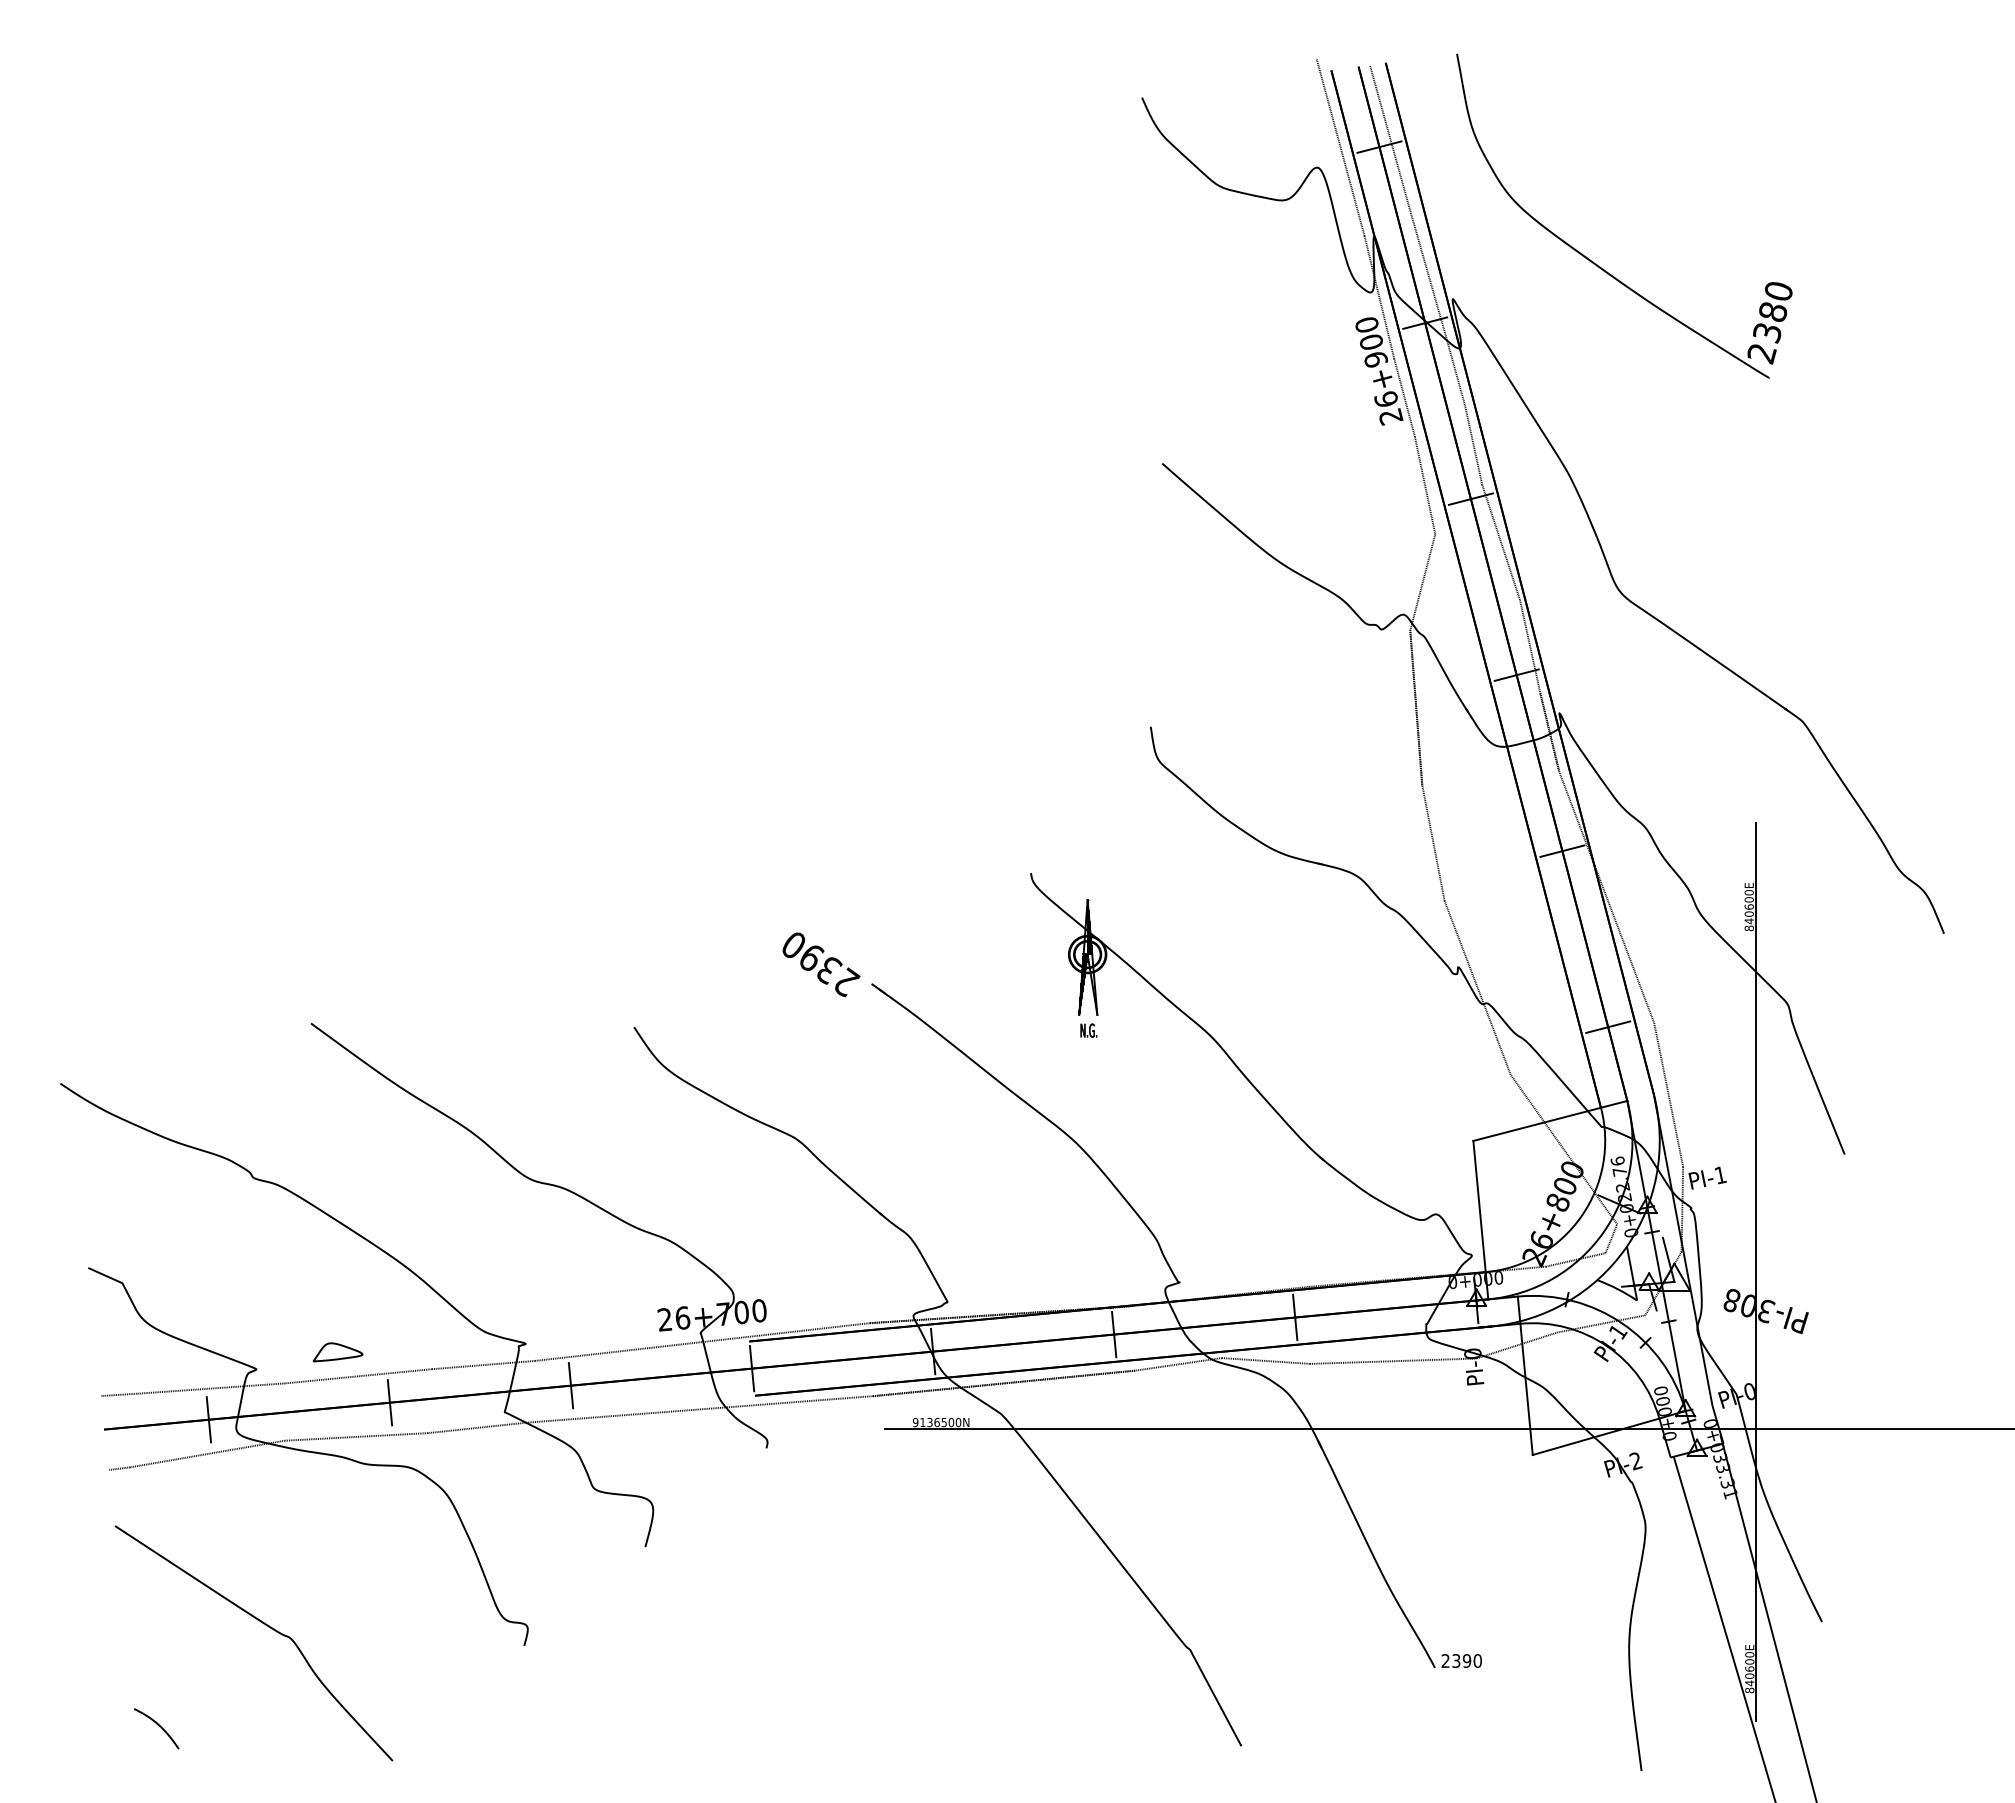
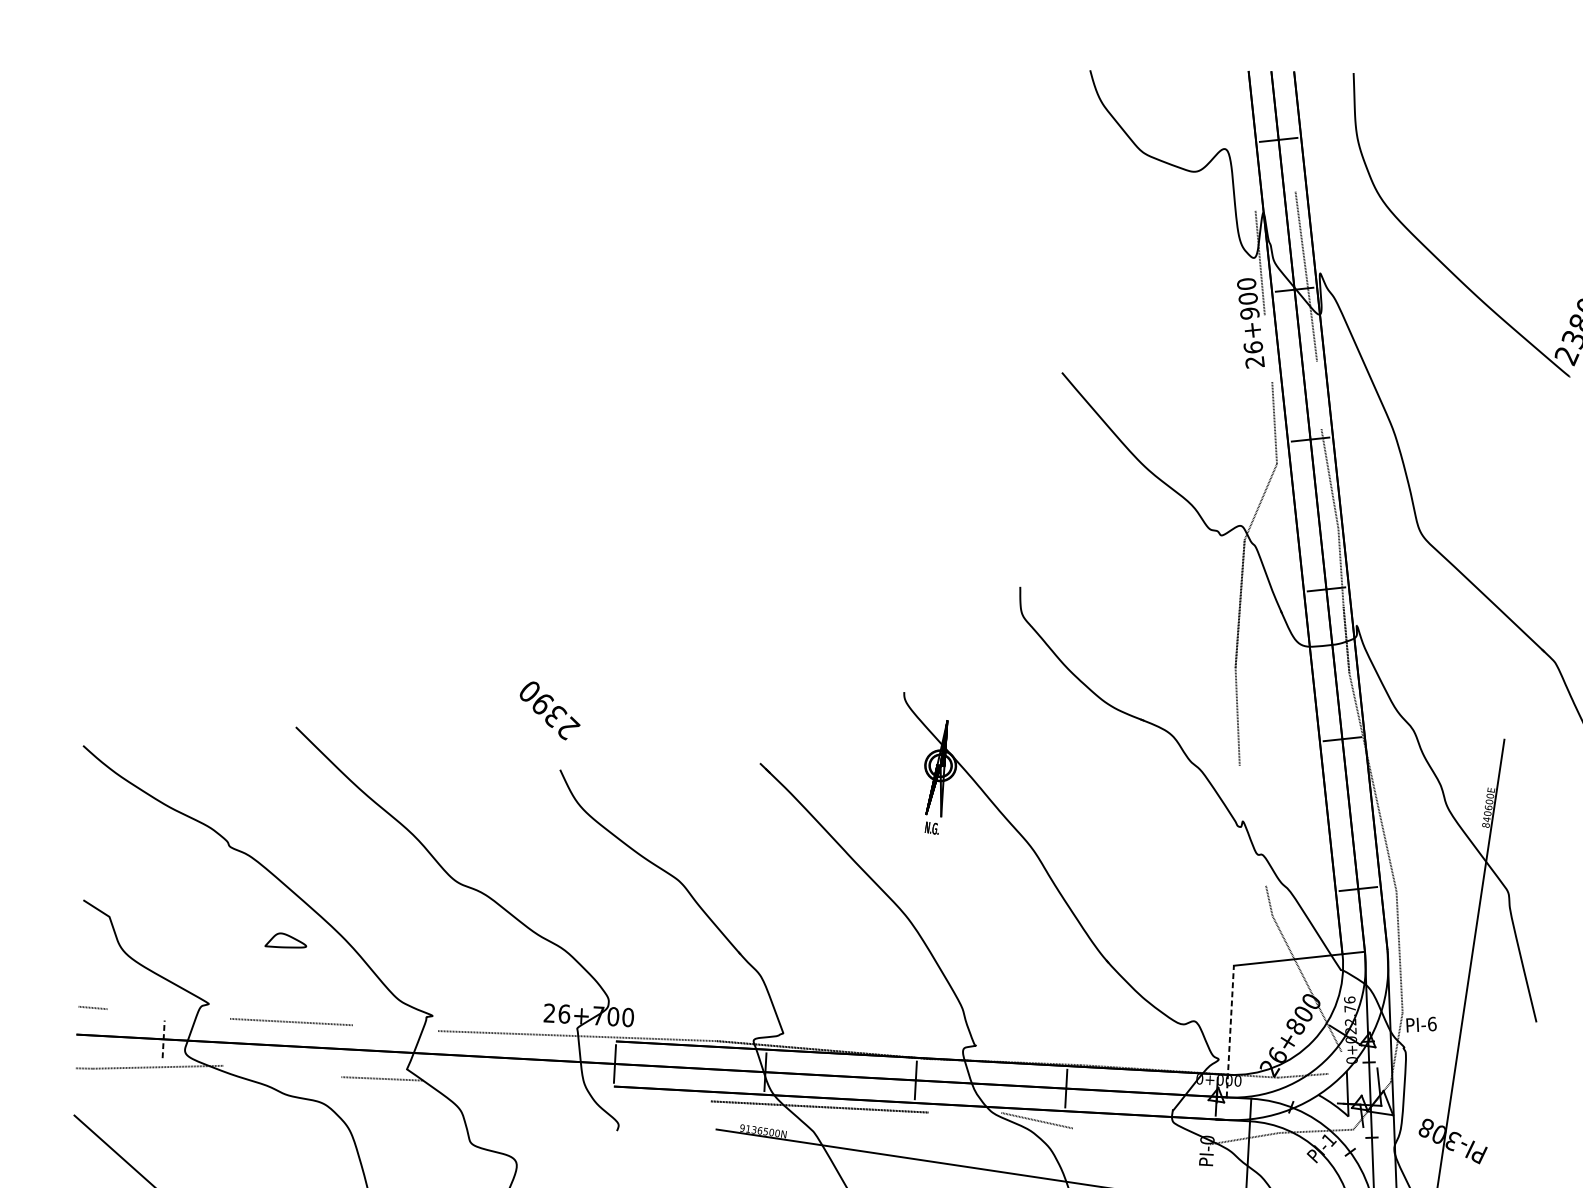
line: (1389, 135) -> (1288, 131), removed
line: (1340, 147) -> (1246, 135), removed
line: (1404, 397) -> (1268, 348), removed
line: (1473, 444) -> (1319, 395), removed
text: (821, 964) -> (550, 710), moved
line: (1470, 970) -> (1252, 825), removed
text: (1720, 1175) -> (1432, 1024), PI-1 -> PI-6
line: (1480, 1220) -> (1230, 1031), solid -> dashed
line: (1611, 1238) -> (1335, 1062), removed
part: (337, 1352) -> (285, 941), moved
line: (1393, 1360) -> (1141, 1135), removed
line: (483, 1364) -> (395, 1027), removed
line: (1177, 1364) -> (964, 1112), removed
line: (570, 1385) -> (464, 1055), removed
line: (210, 1388) -> (168, 1013), removed
line: (389, 1402) -> (313, 1047), removed
line: (699, 1409) -> (566, 1091), removed
line: (208, 1419) -> (163, 1039), solid -> dashed
line: (355, 1436) -> (281, 1071), removed

